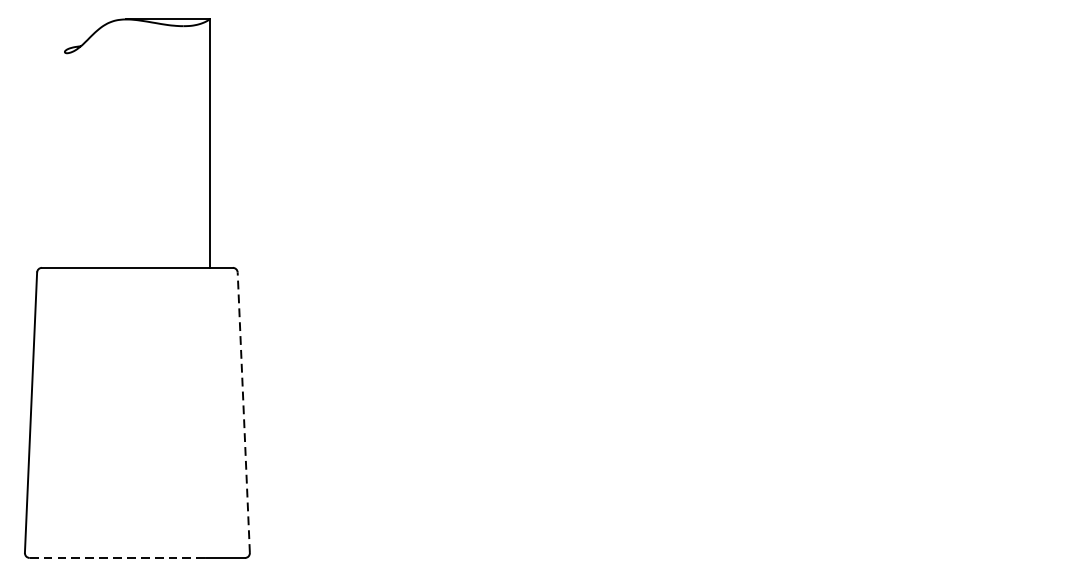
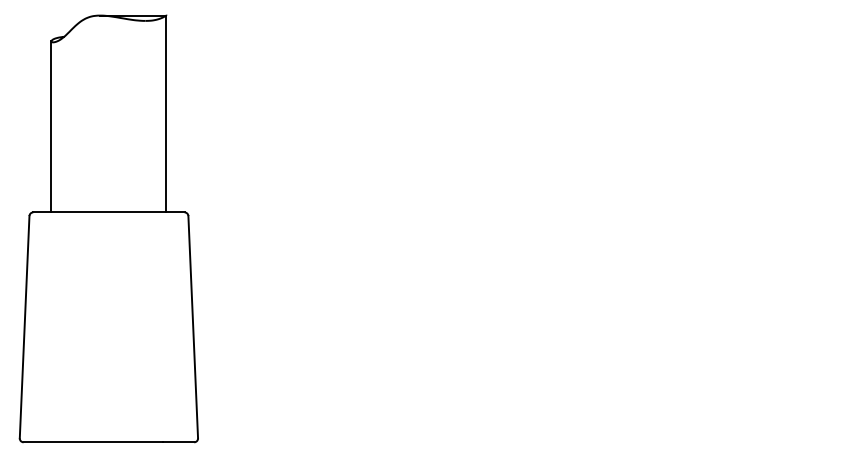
line: (64, 159) -> (51, 126), added
line: (244, 411) -> (193, 326), dashed -> solid
line: (117, 558) -> (93, 442), dashed -> solid

